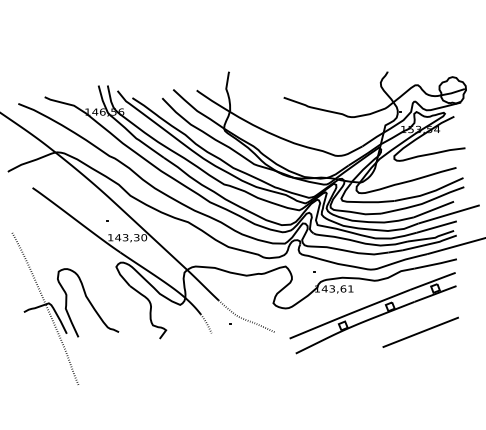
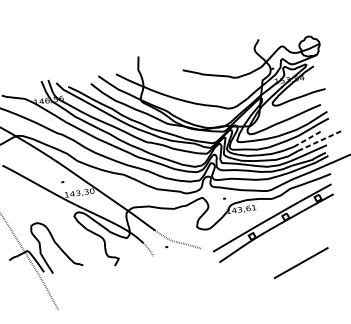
line: (433, 209) -> (308, 138), solid -> dashed
line: (449, 214) -> (320, 140), solid -> dashed
line: (420, 331) -> (300, 262), moved

